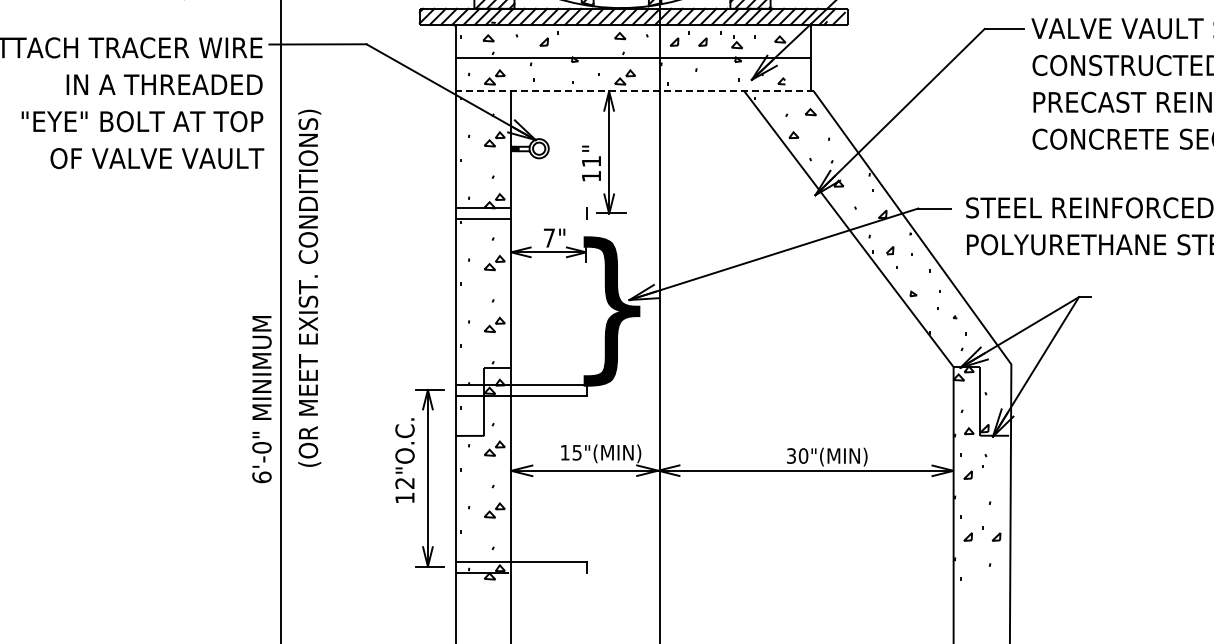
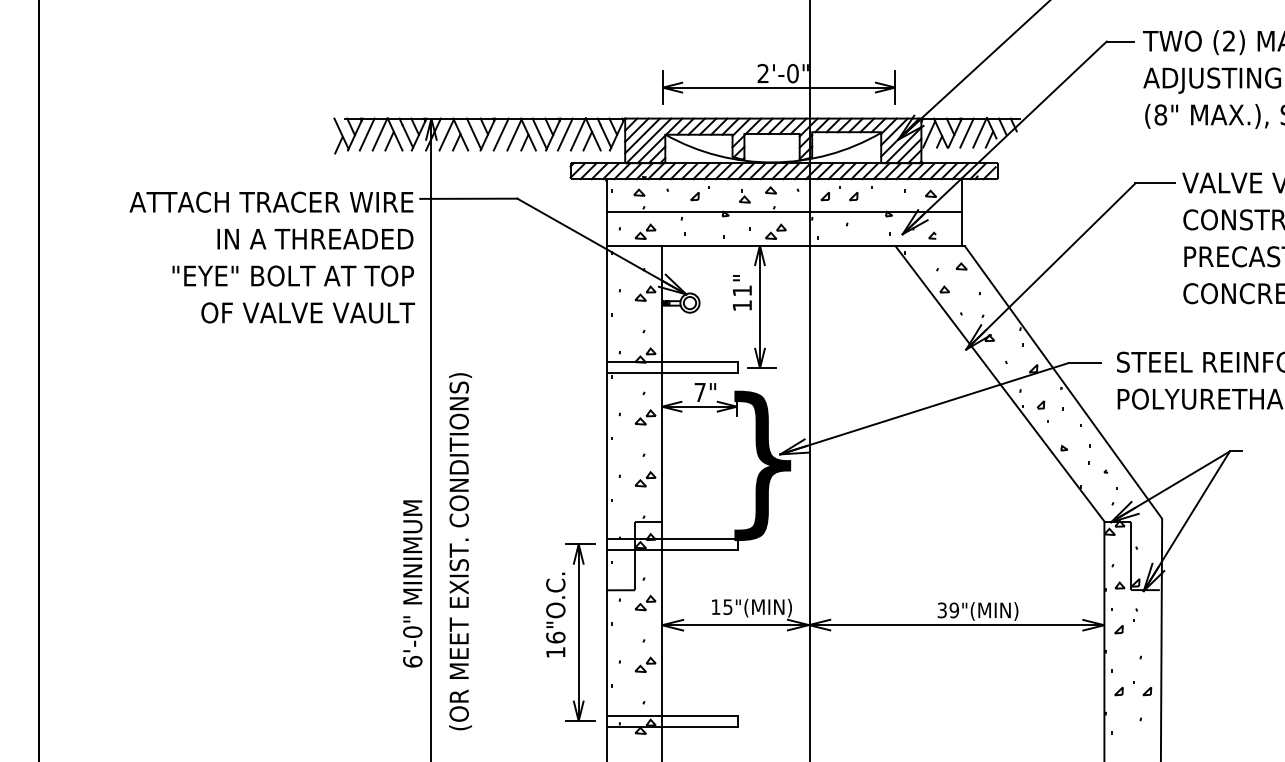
part: (736, 42) -> (744, 196), moved
line: (634, 91) -> (785, 245), dashed -> solid
text: (591, 163) -> (742, 292), moved
line: (548, 208) -> (699, 362), added
line: (548, 219) -> (699, 373), added
text: (309, 288) -> (460, 551), moved
text: (261, 399) -> (412, 583), moved
text: (802, 456) -> (953, 610), 30"(MIN) -> 39"(MIN)
text: (404, 483) -> (555, 637), 12"O.C. -> 16"O.C.
line: (546, 573) -> (697, 727), added

